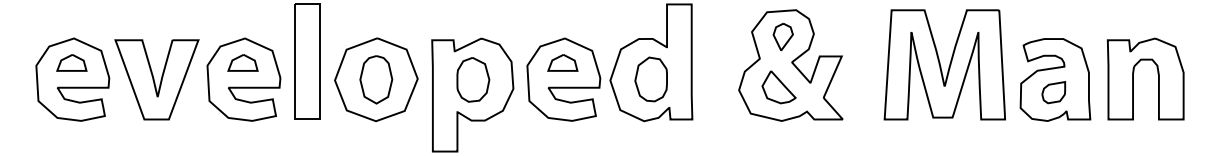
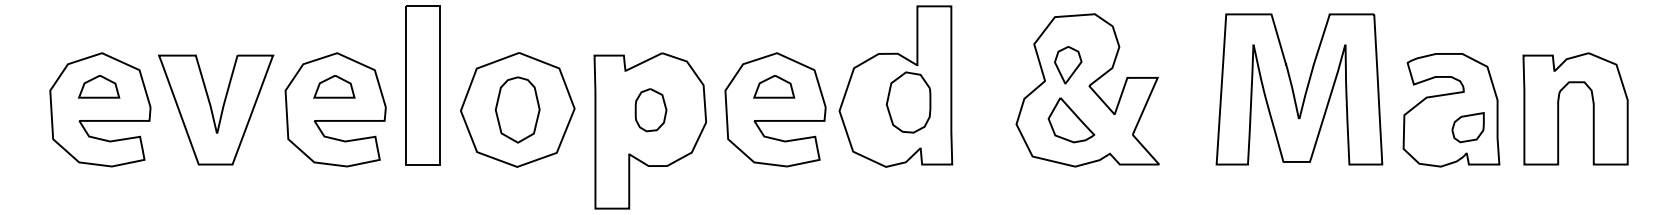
part: (783, 37) -> (1068, 65), moved
part: (651, 79) -> (908, 102), moved
part: (472, 80) -> (650, 110), size x0.7
part: (1053, 92) -> (1467, 127), moved

